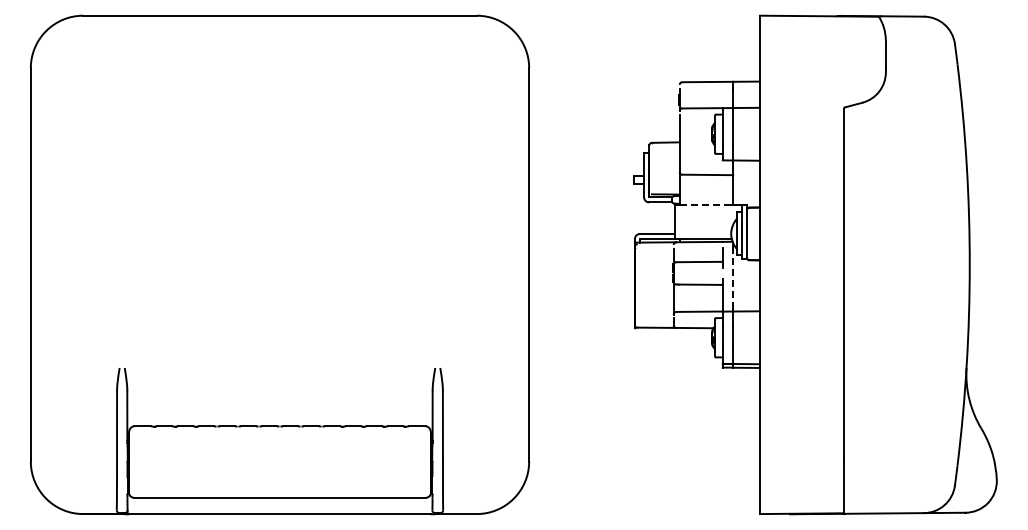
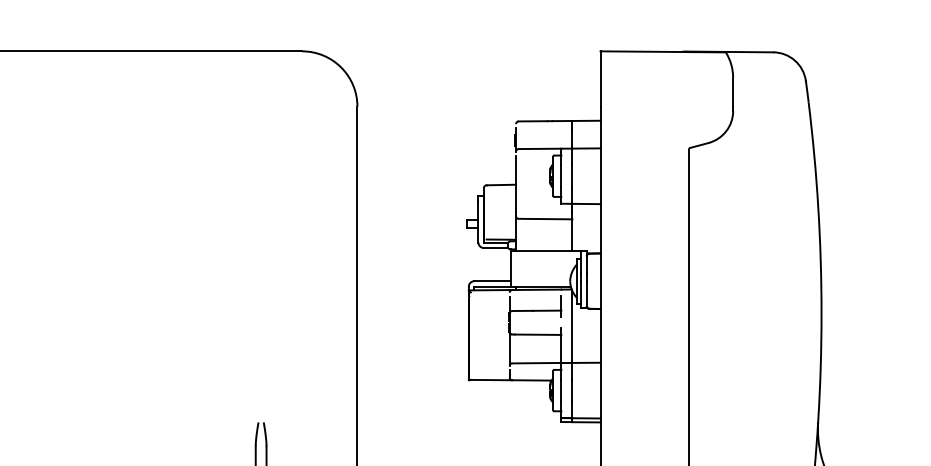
line: (705, 205) -> (543, 251), dashed -> solid
line: (733, 279) -> (572, 329), dashed -> solid

